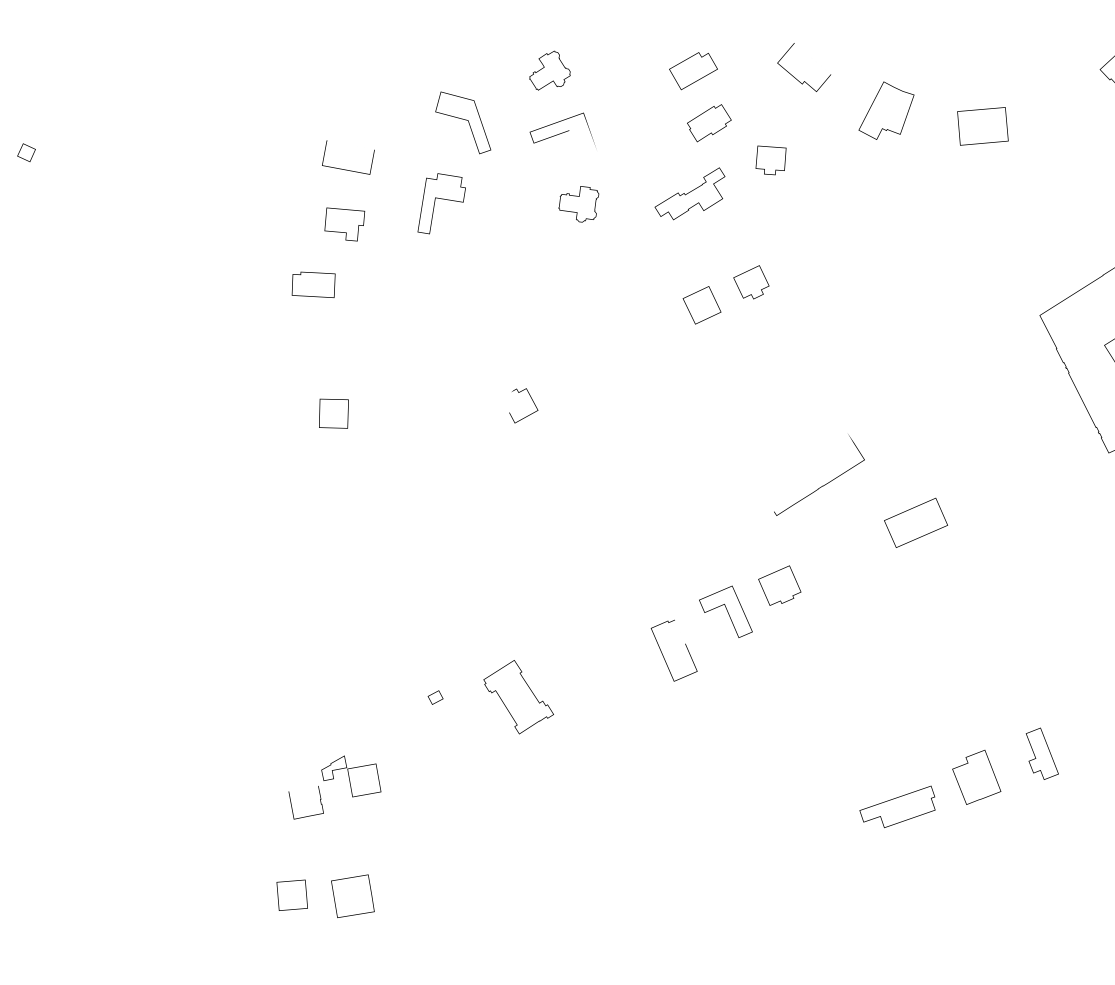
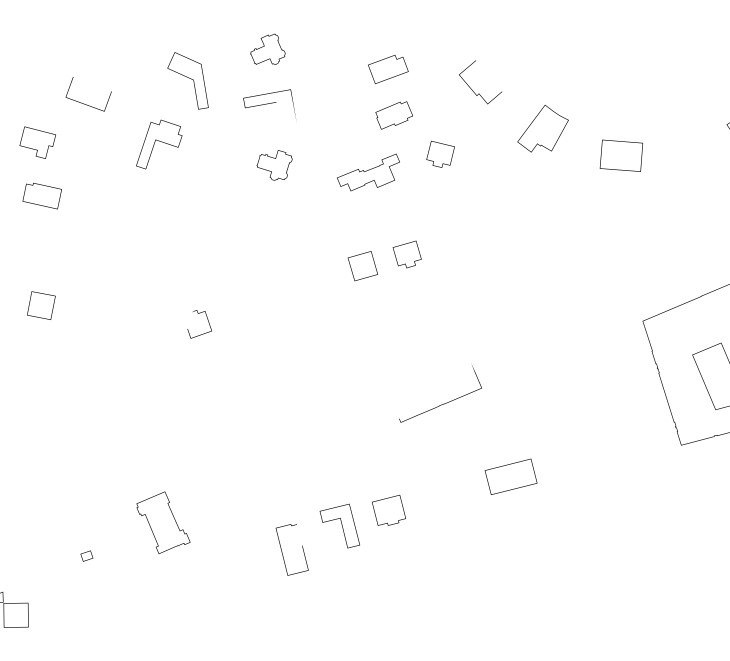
part: (344, 224) -> (37, 143), moved
part: (824, 484) -> (445, 403), moved
part: (518, 697) -> (163, 523), moved

